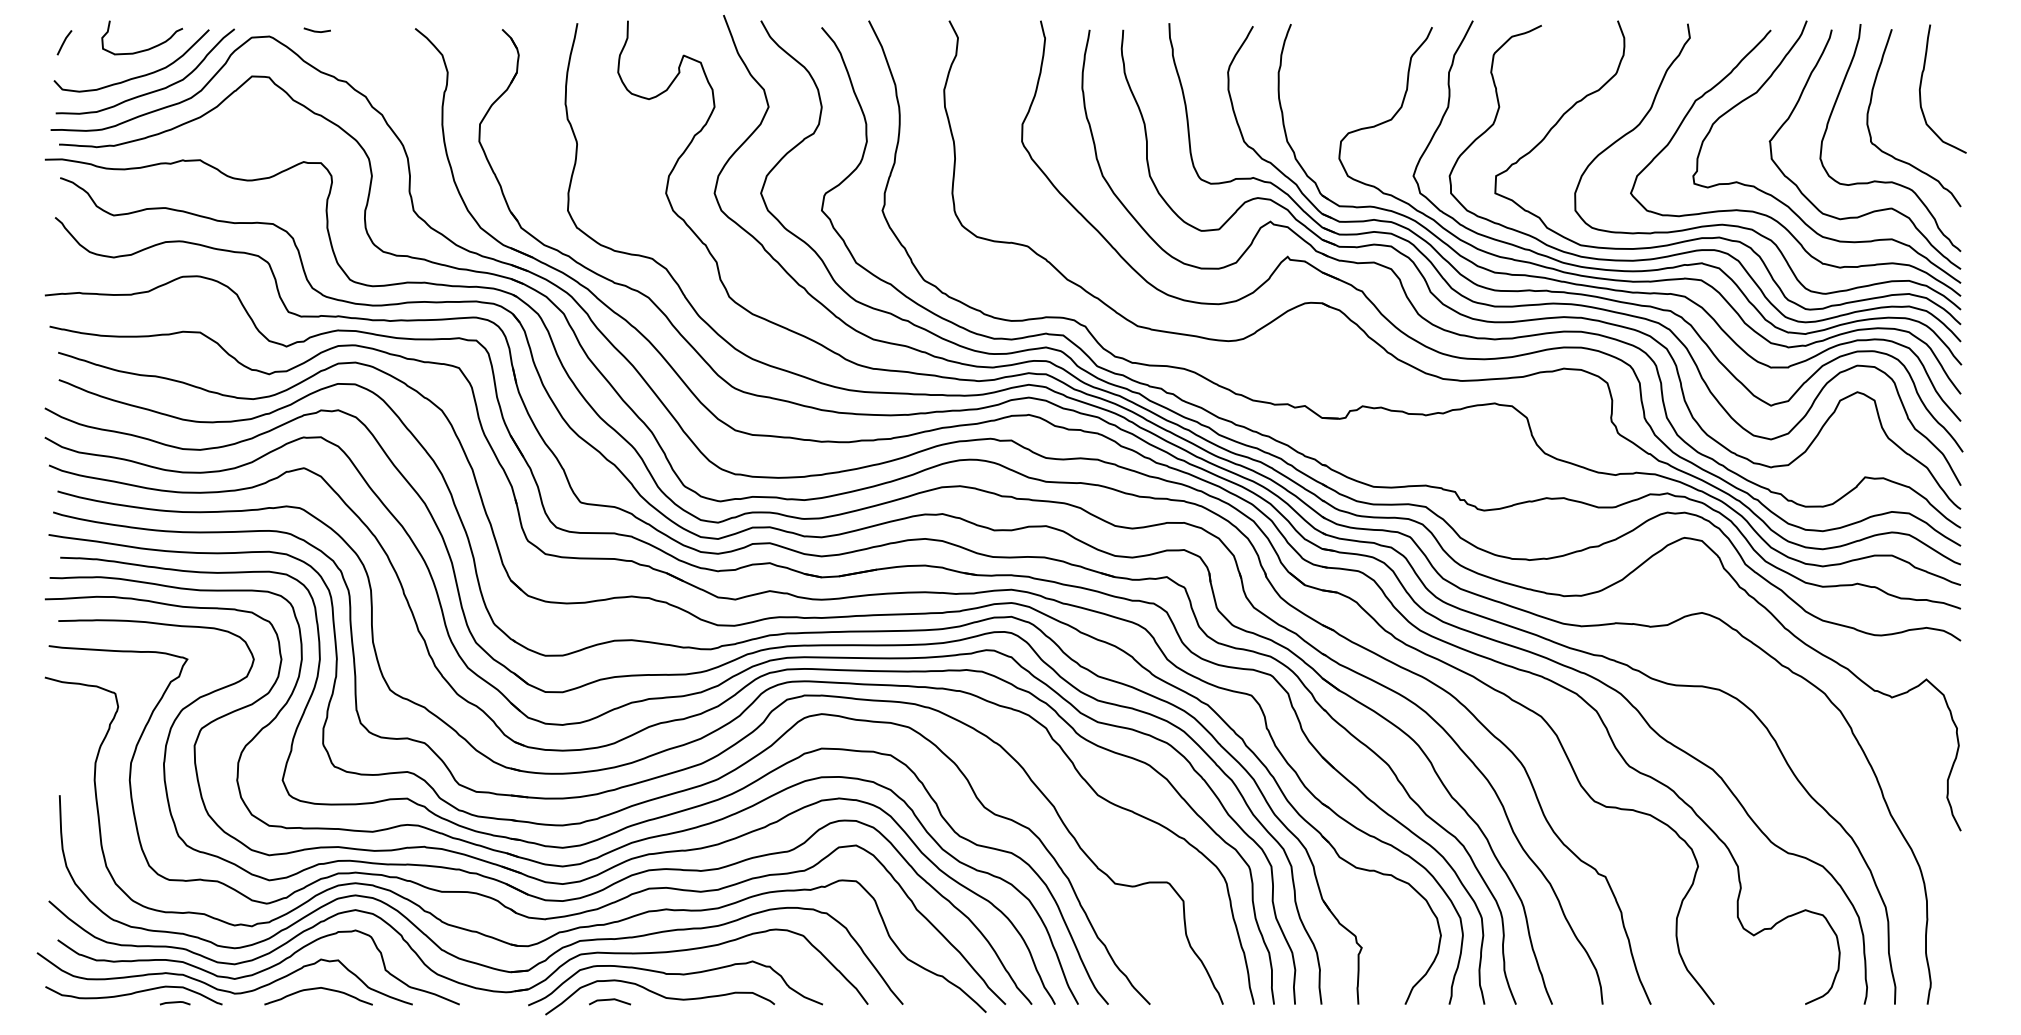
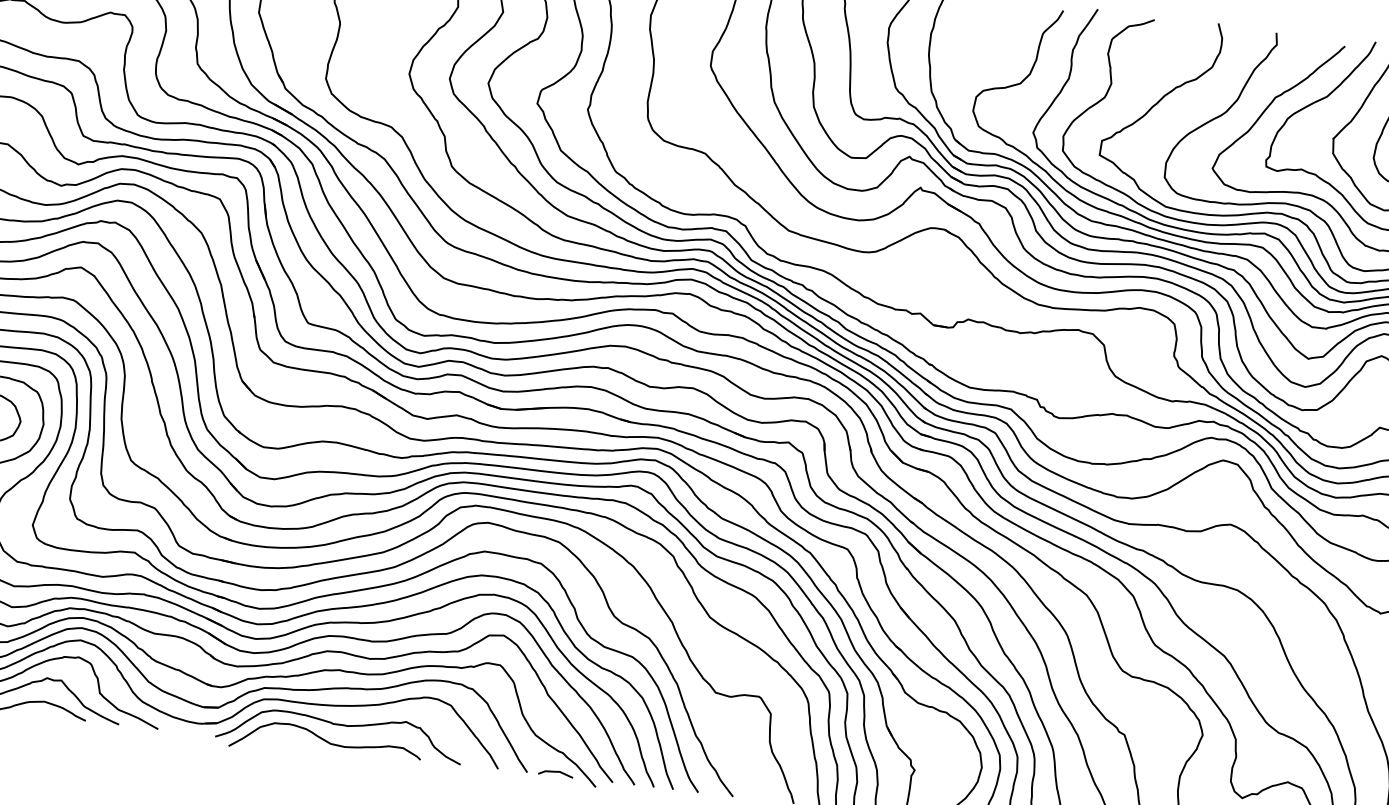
line: (609, 1000) -> (555, 772), moved

